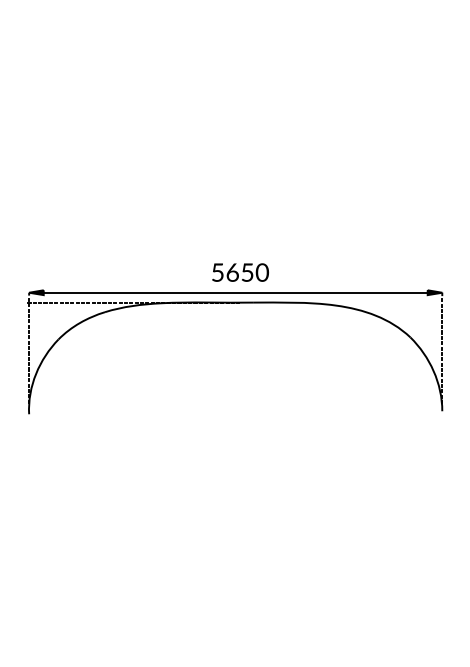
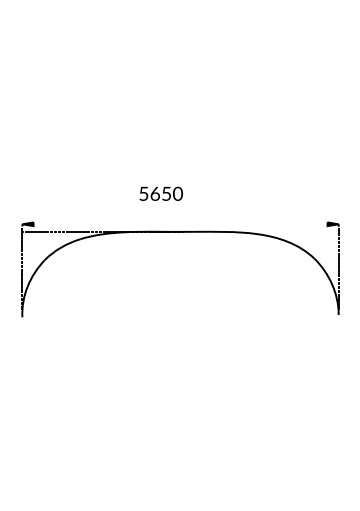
text: (239, 272) -> (160, 193), moved
line: (235, 293) -> (180, 224), removed

